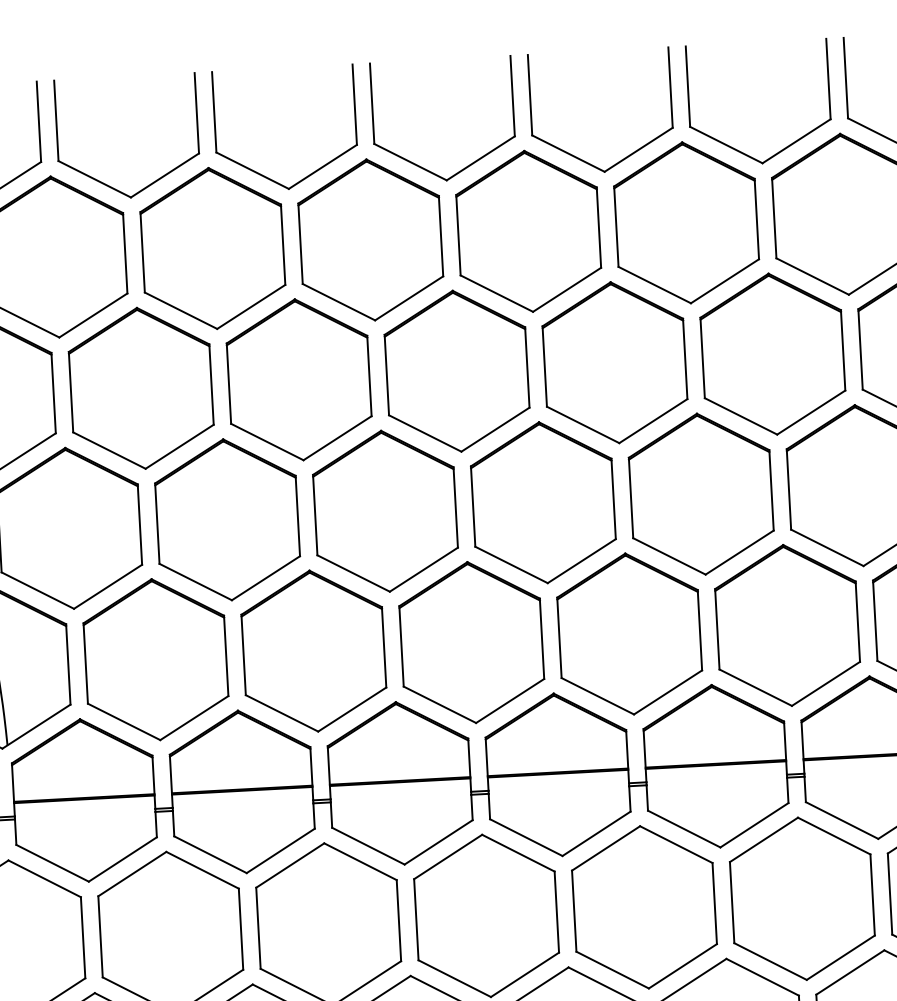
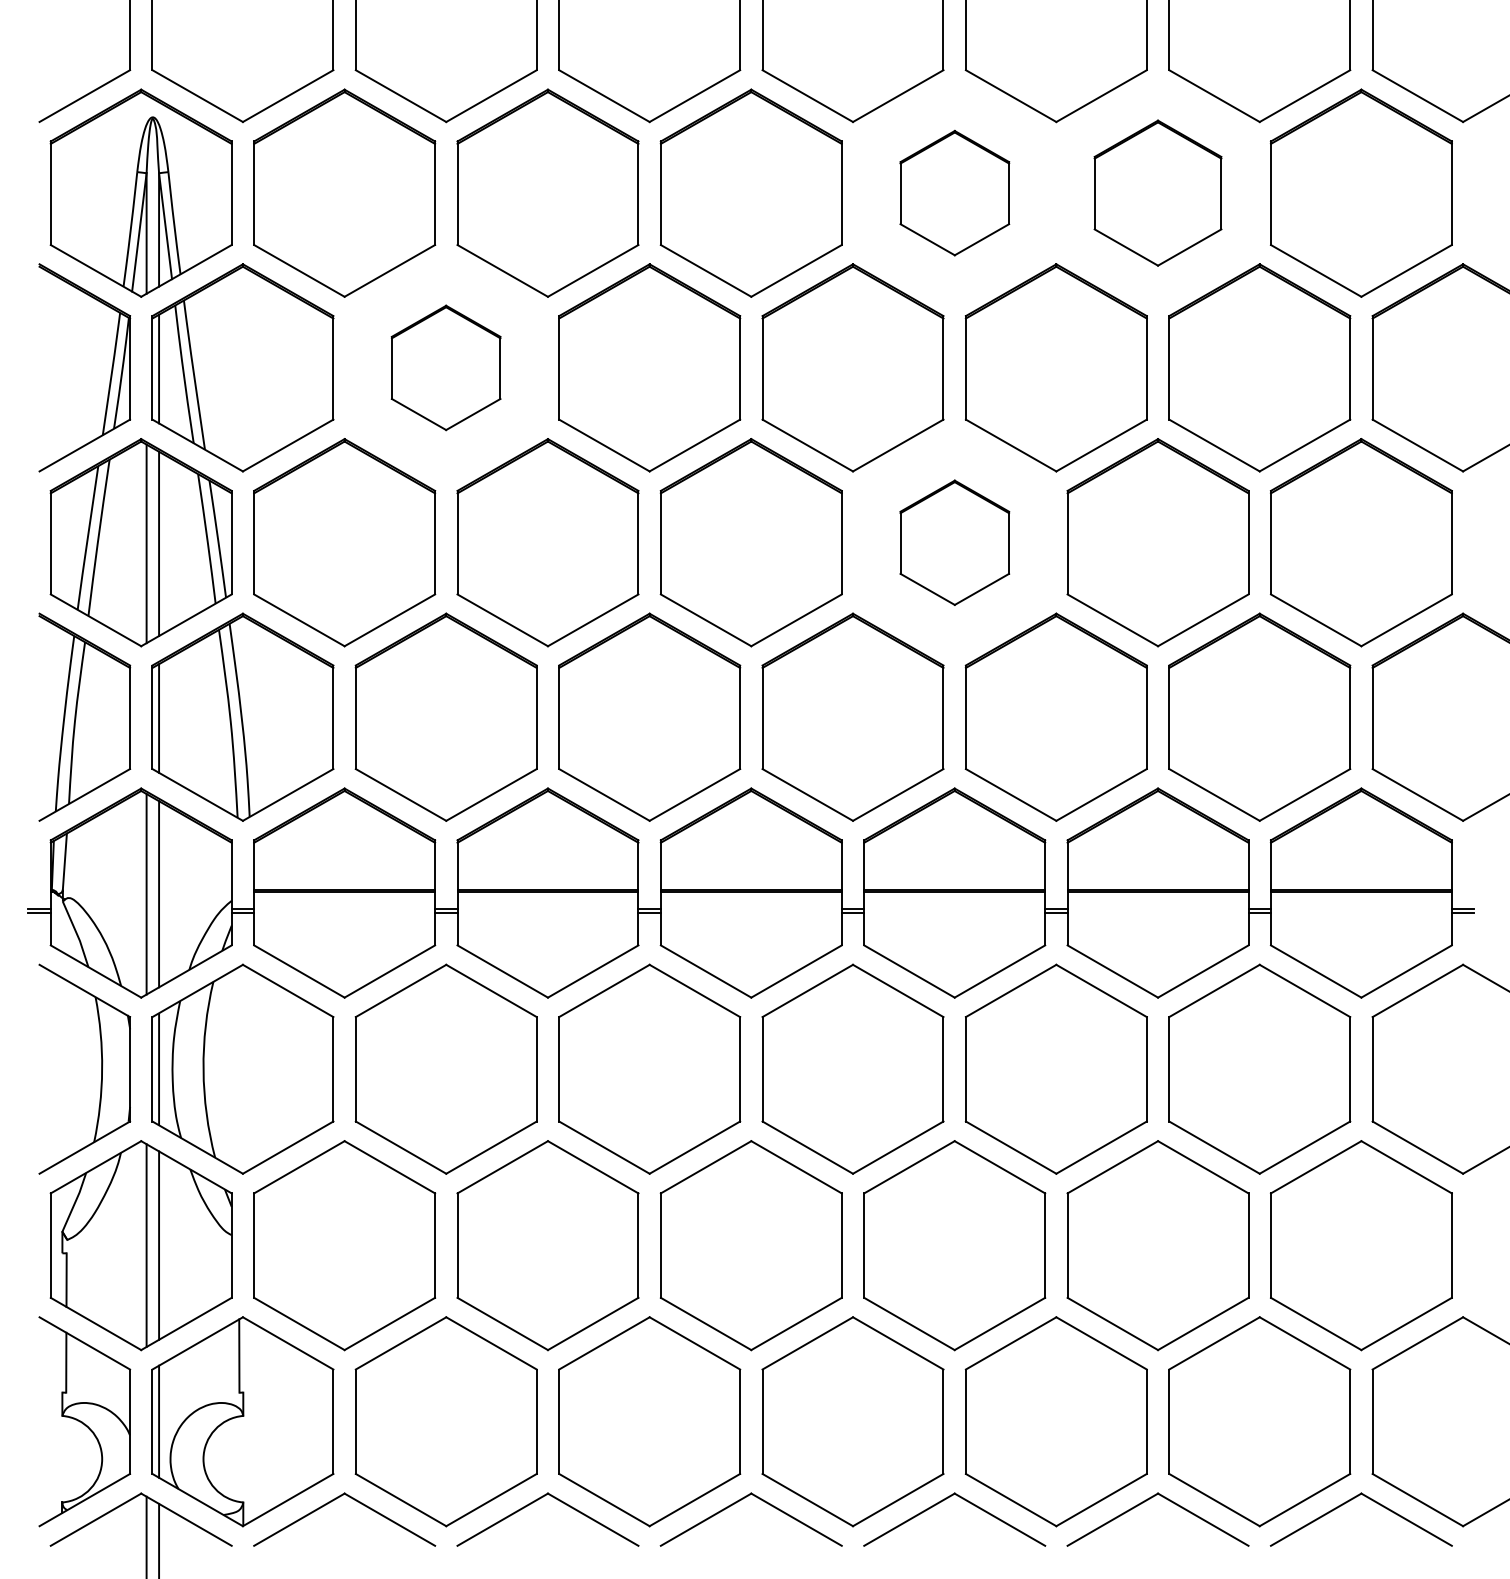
part: (686, 222) -> (1157, 192), size x0.7
part: (528, 230) -> (954, 192), size x0.6
part: (140, 388) -> (445, 367), size x0.6
part: (543, 502) -> (954, 542), size x0.6

